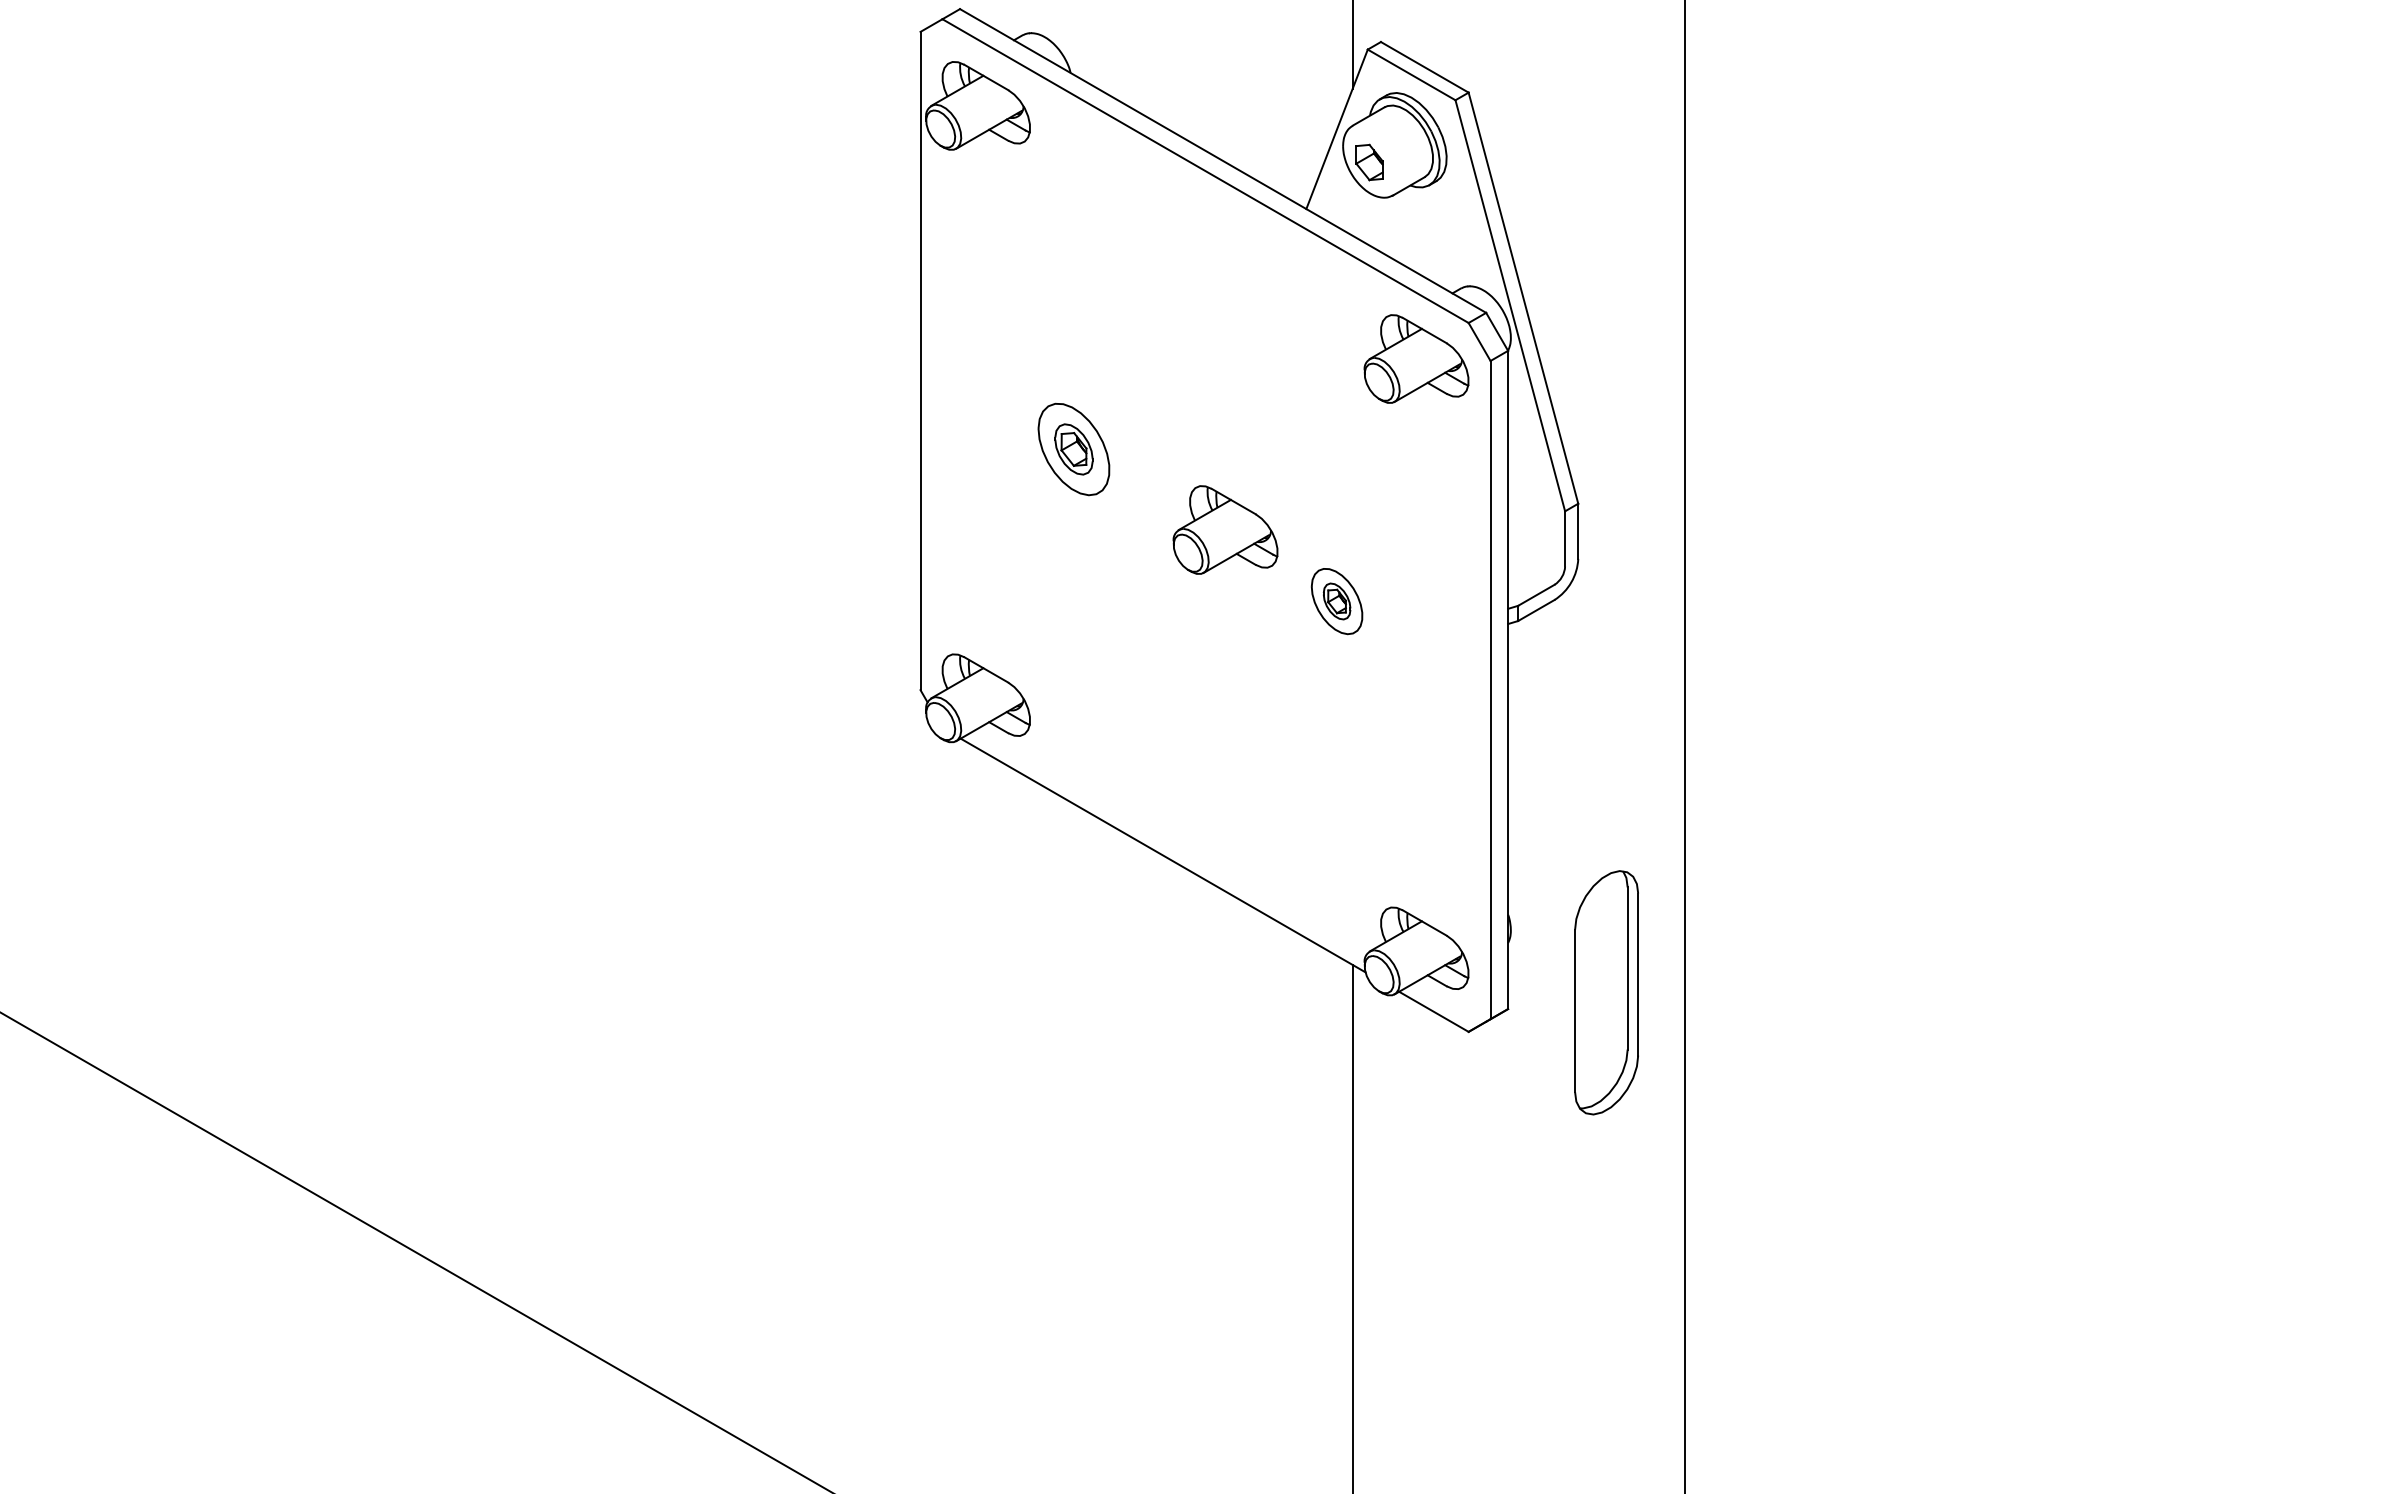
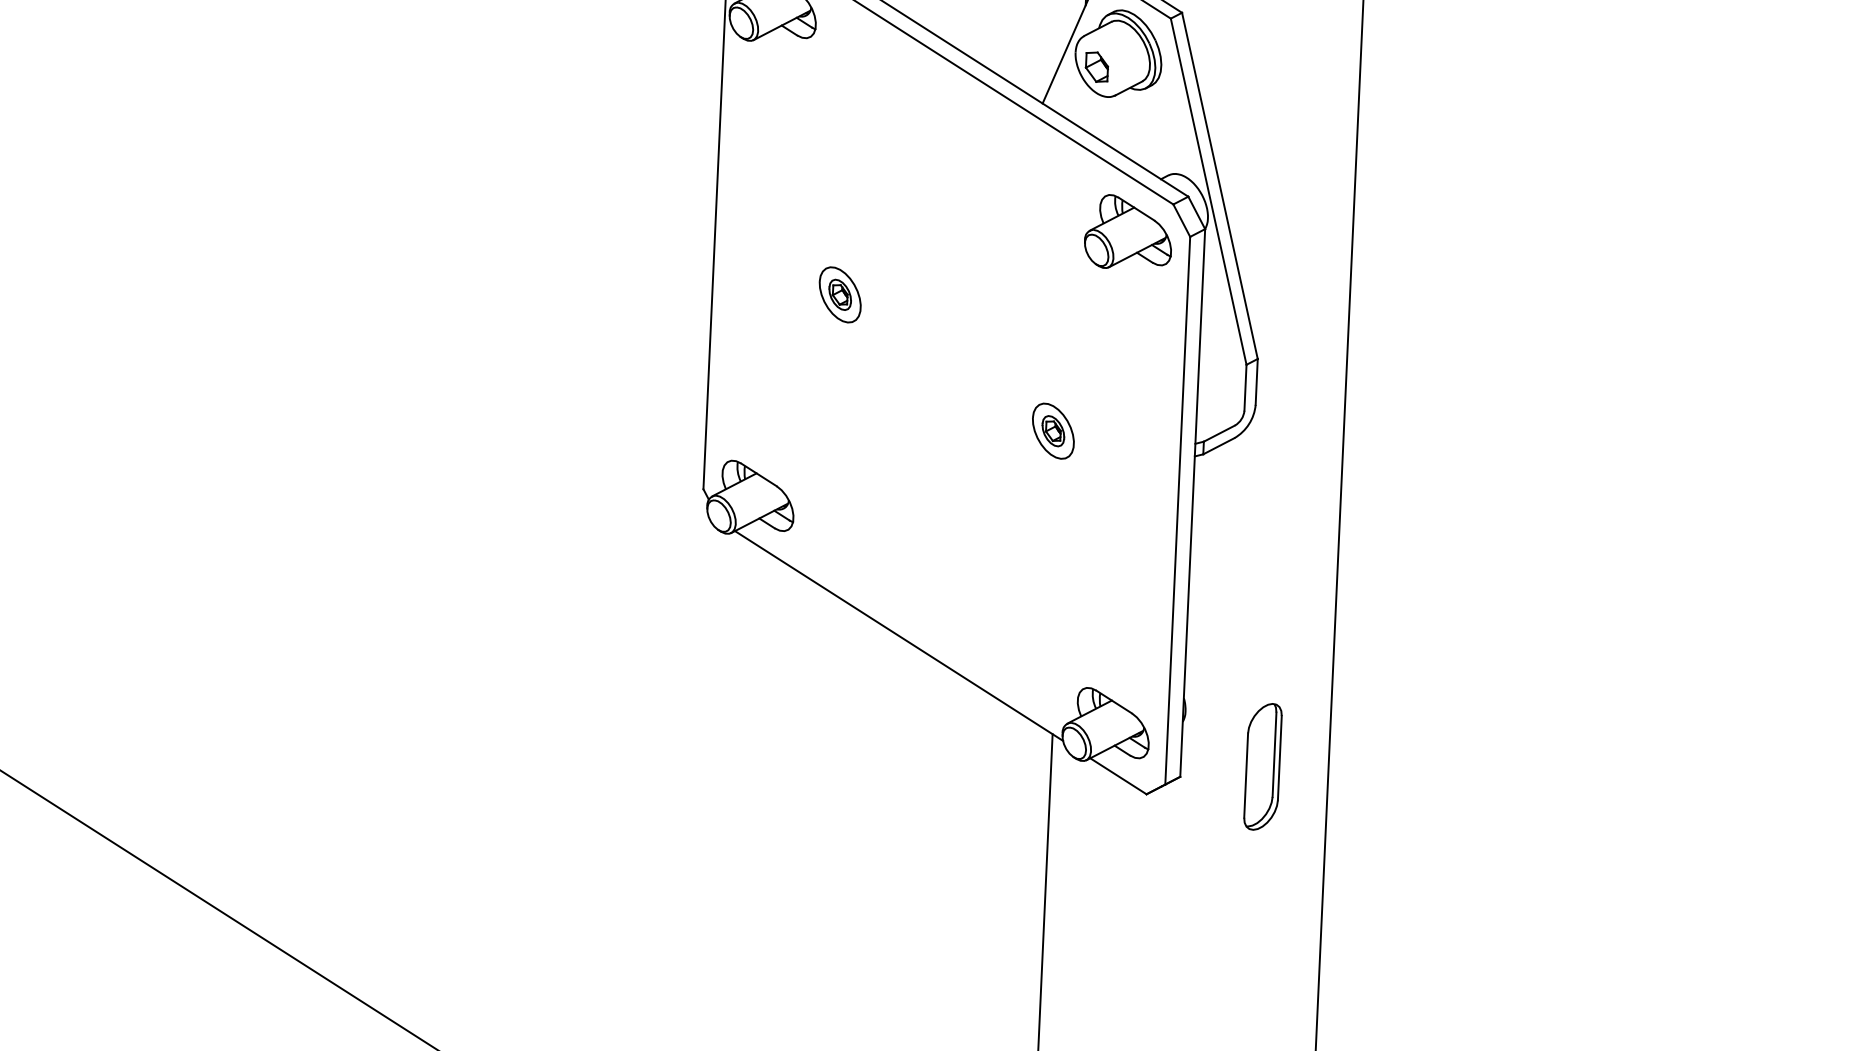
part: (1073, 449) -> (839, 294), size x0.71
part: (1225, 529) -> (963, 367), removed
part: (1606, 992) -> (1262, 766), size x0.62

